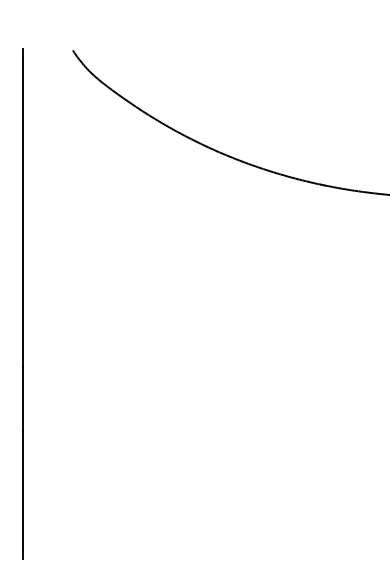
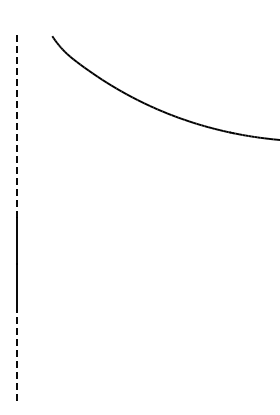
line: (22, 176) -> (16, 126), solid -> dashed
line: (22, 495) -> (16, 355), solid -> dashed

